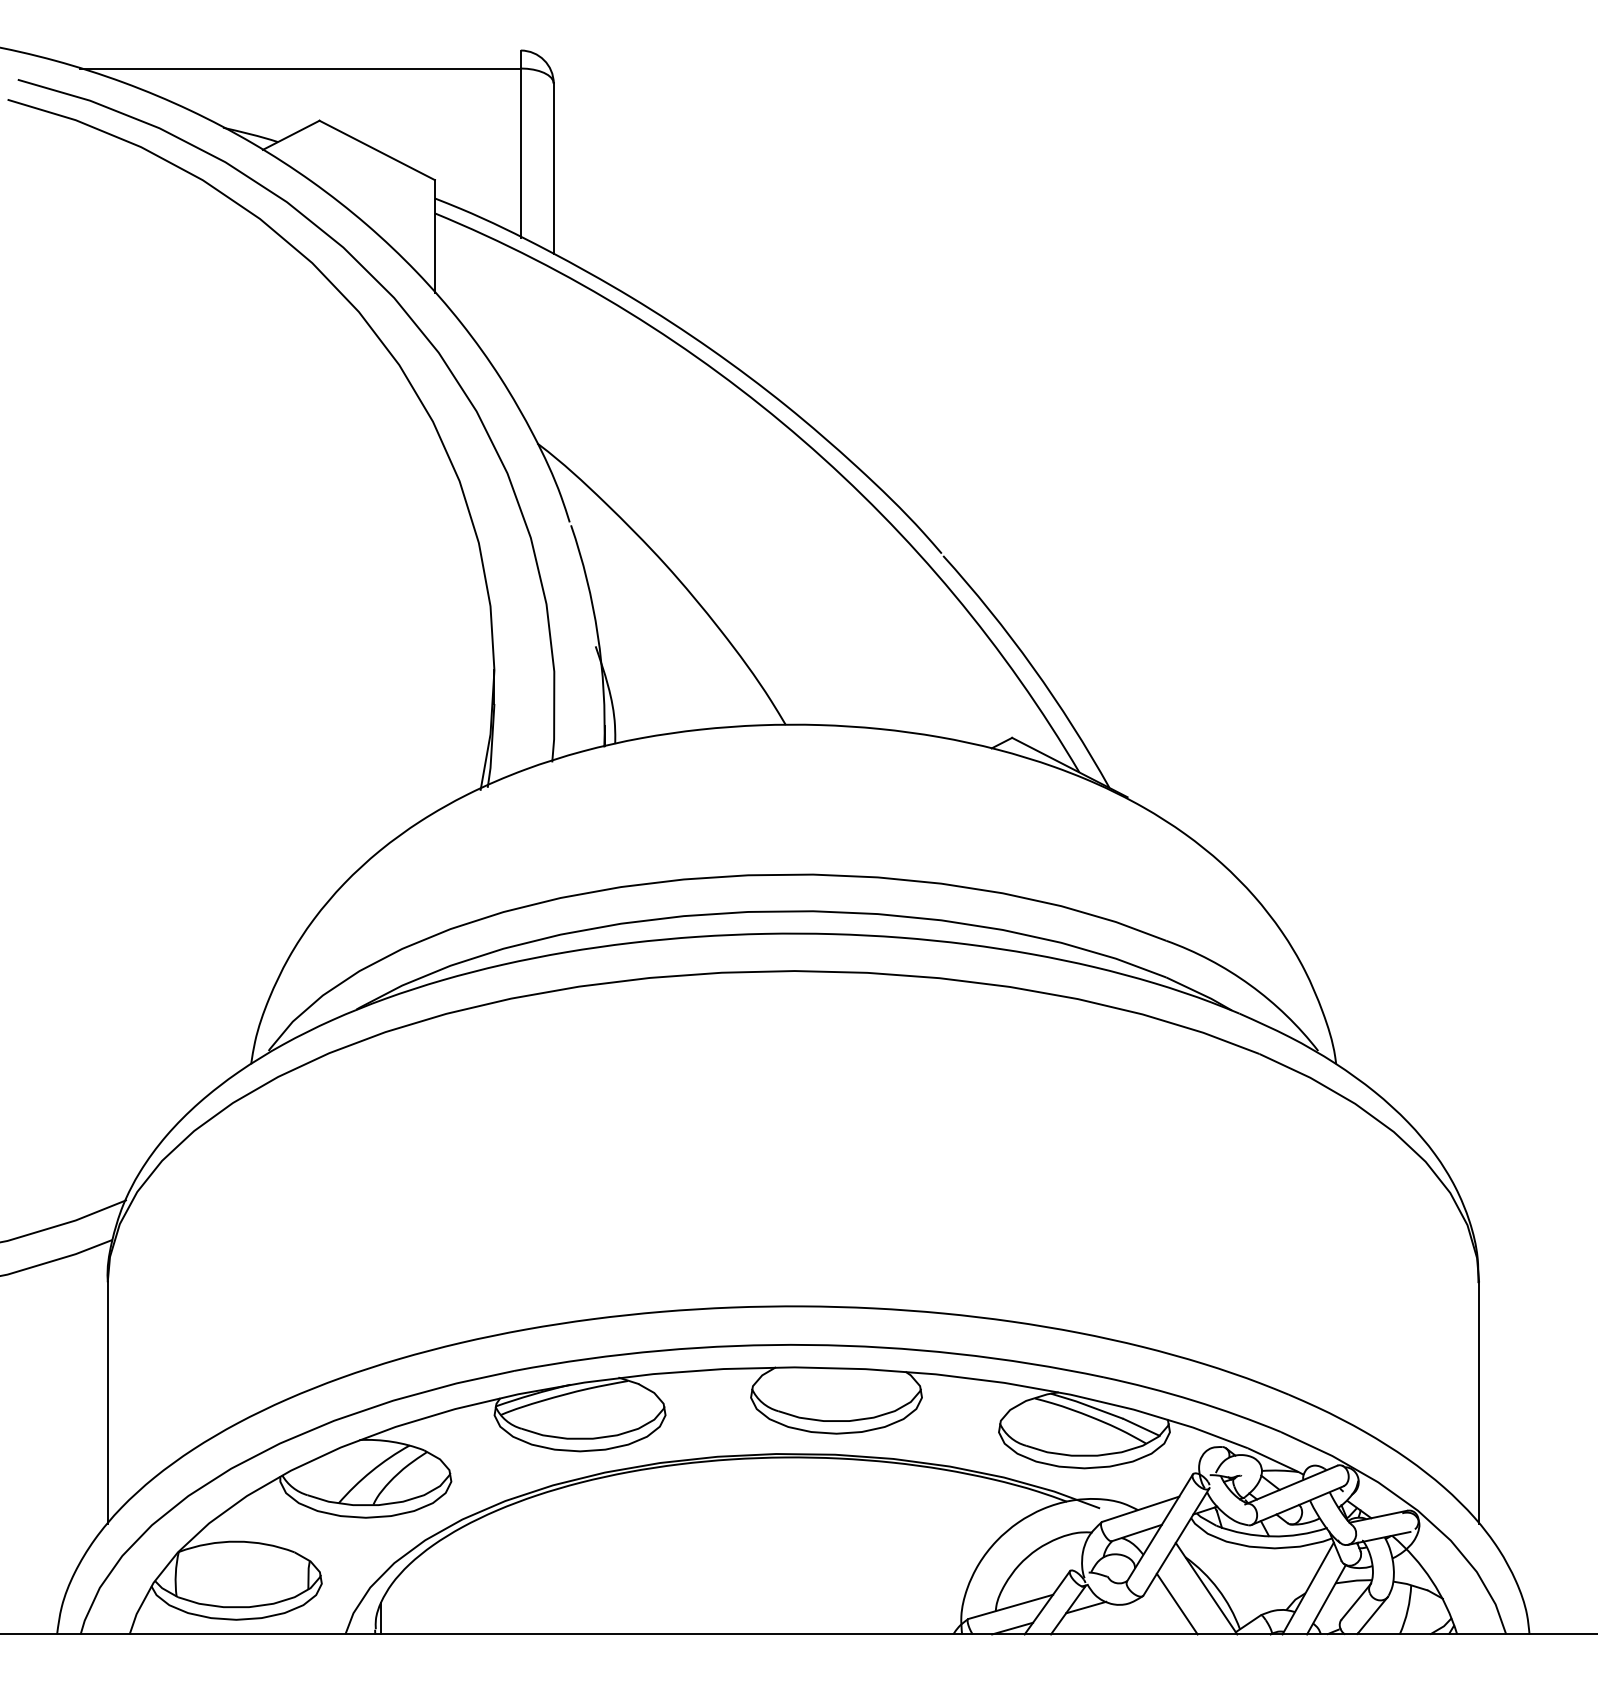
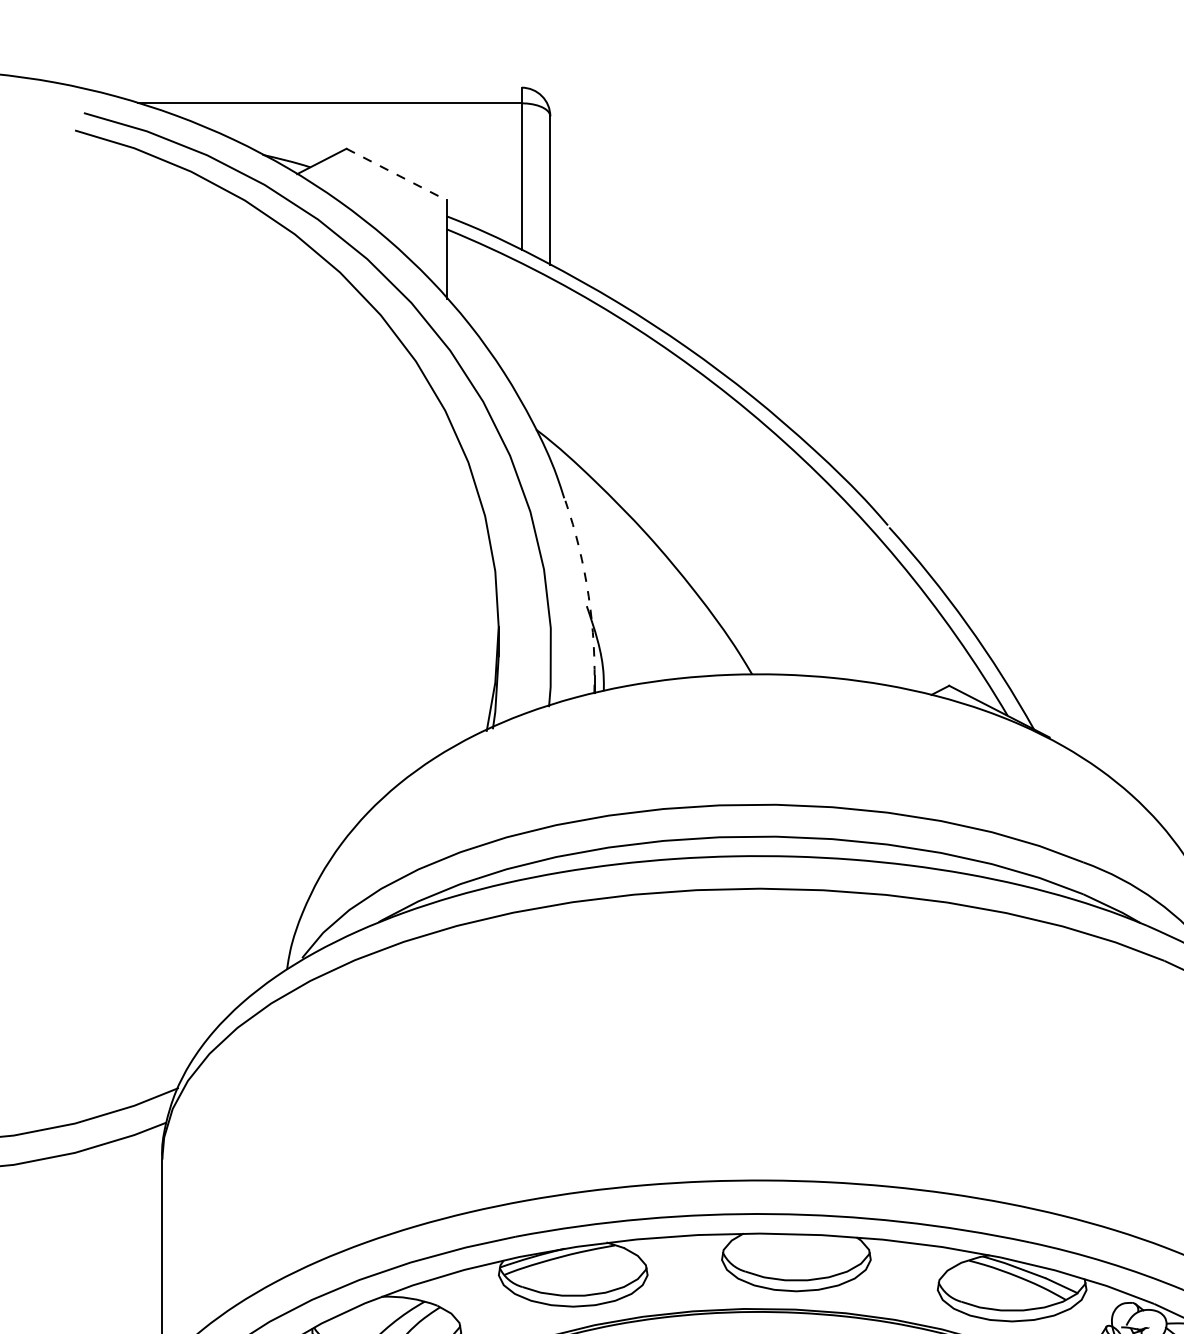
line: (377, 150) -> (396, 174), solid -> dashed
arc: (597, 634) -> (588, 595), solid -> dashed

